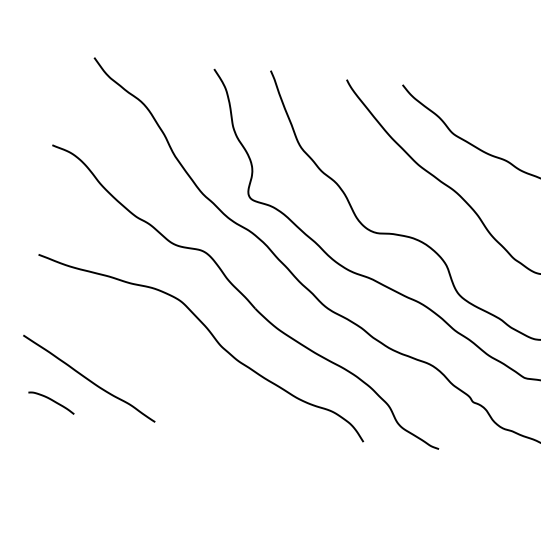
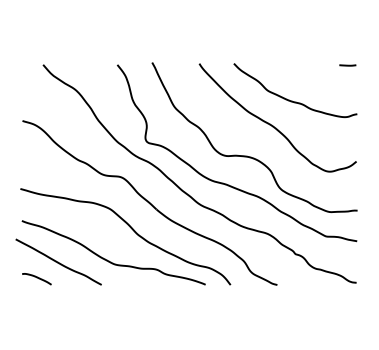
curve: (171, 383) -> (109, 260), added

